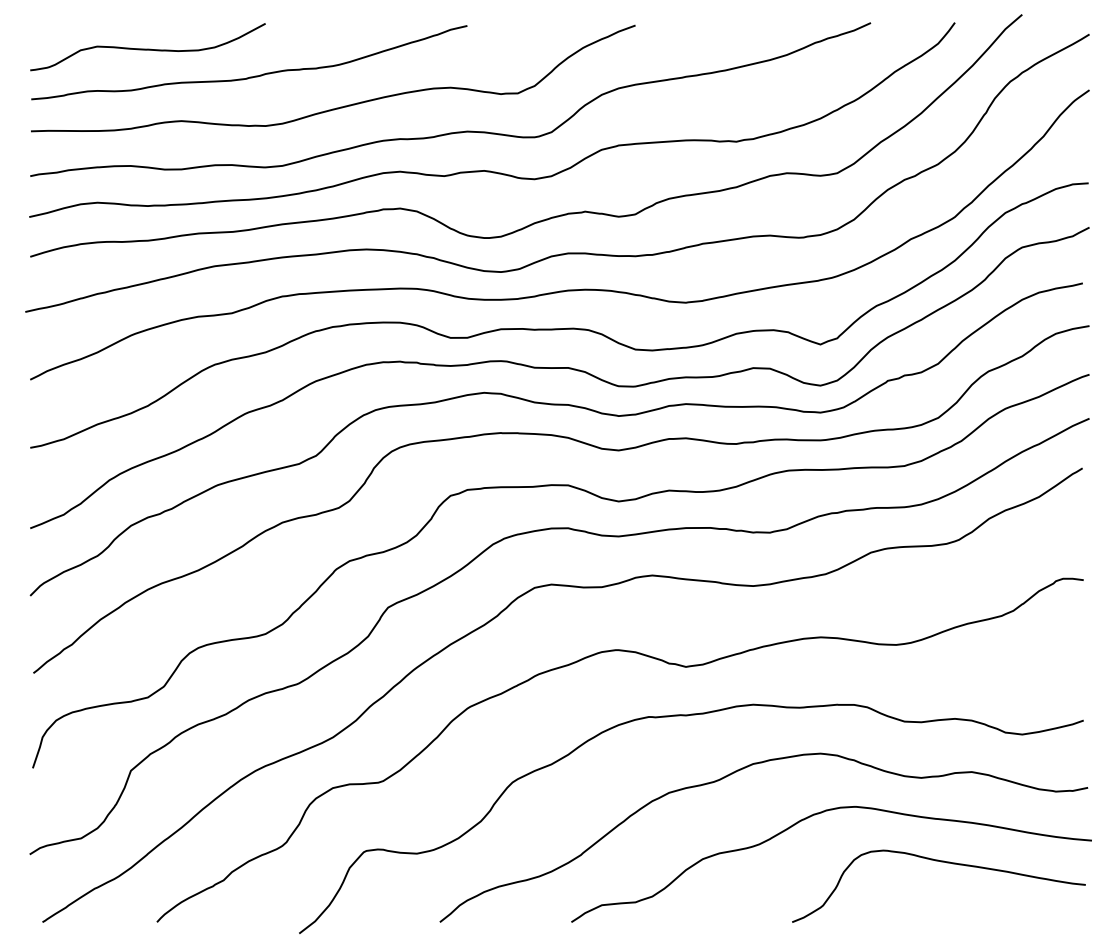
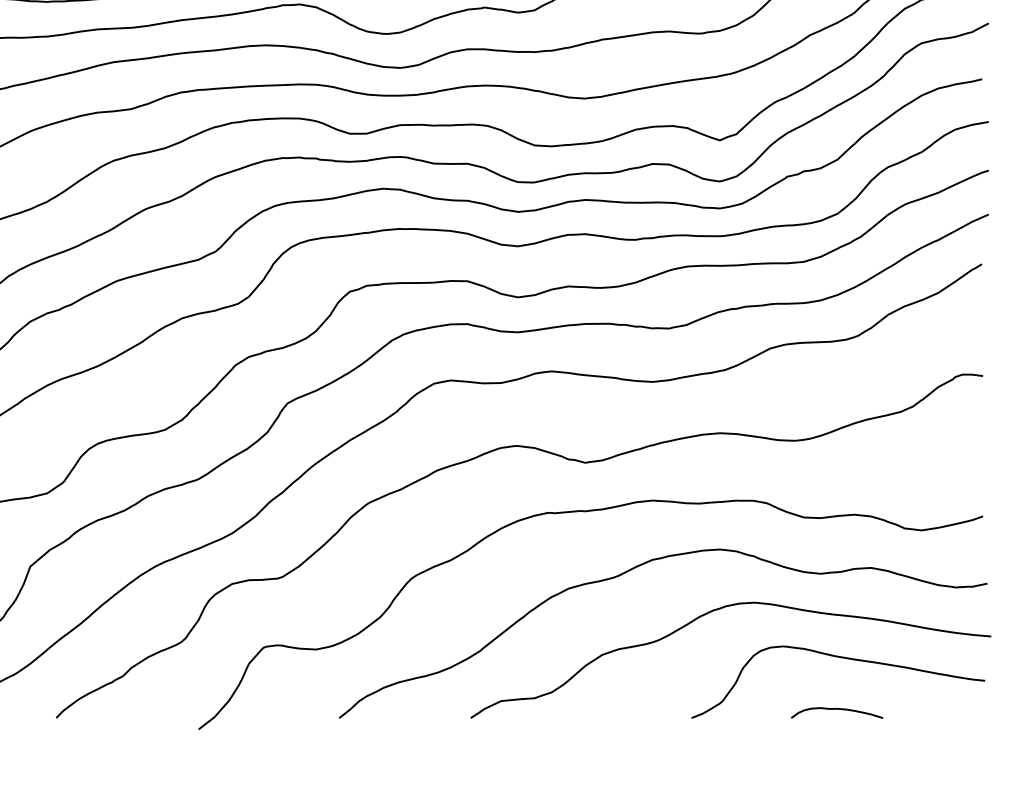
curve: (937, 913) -> (836, 709), added

